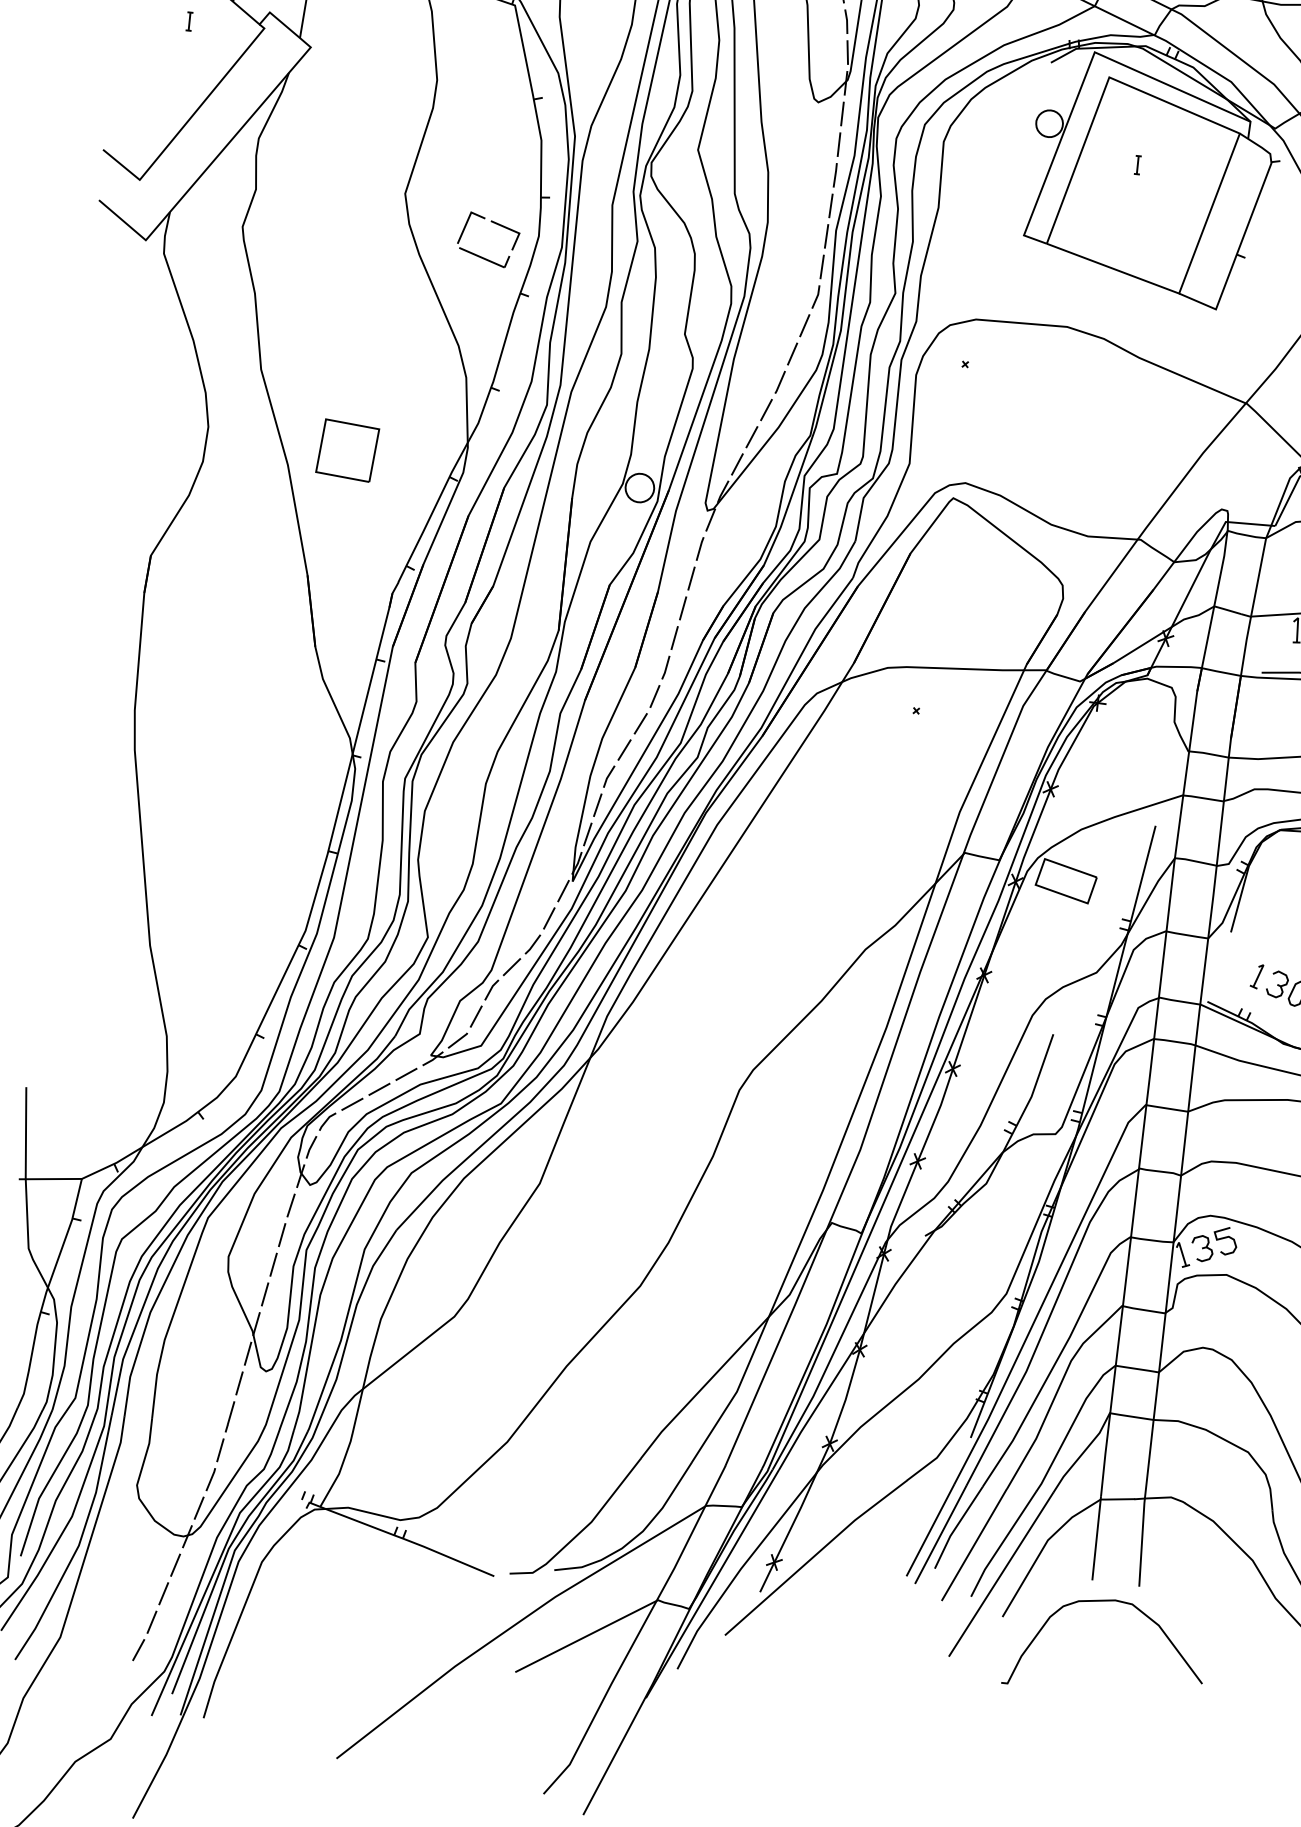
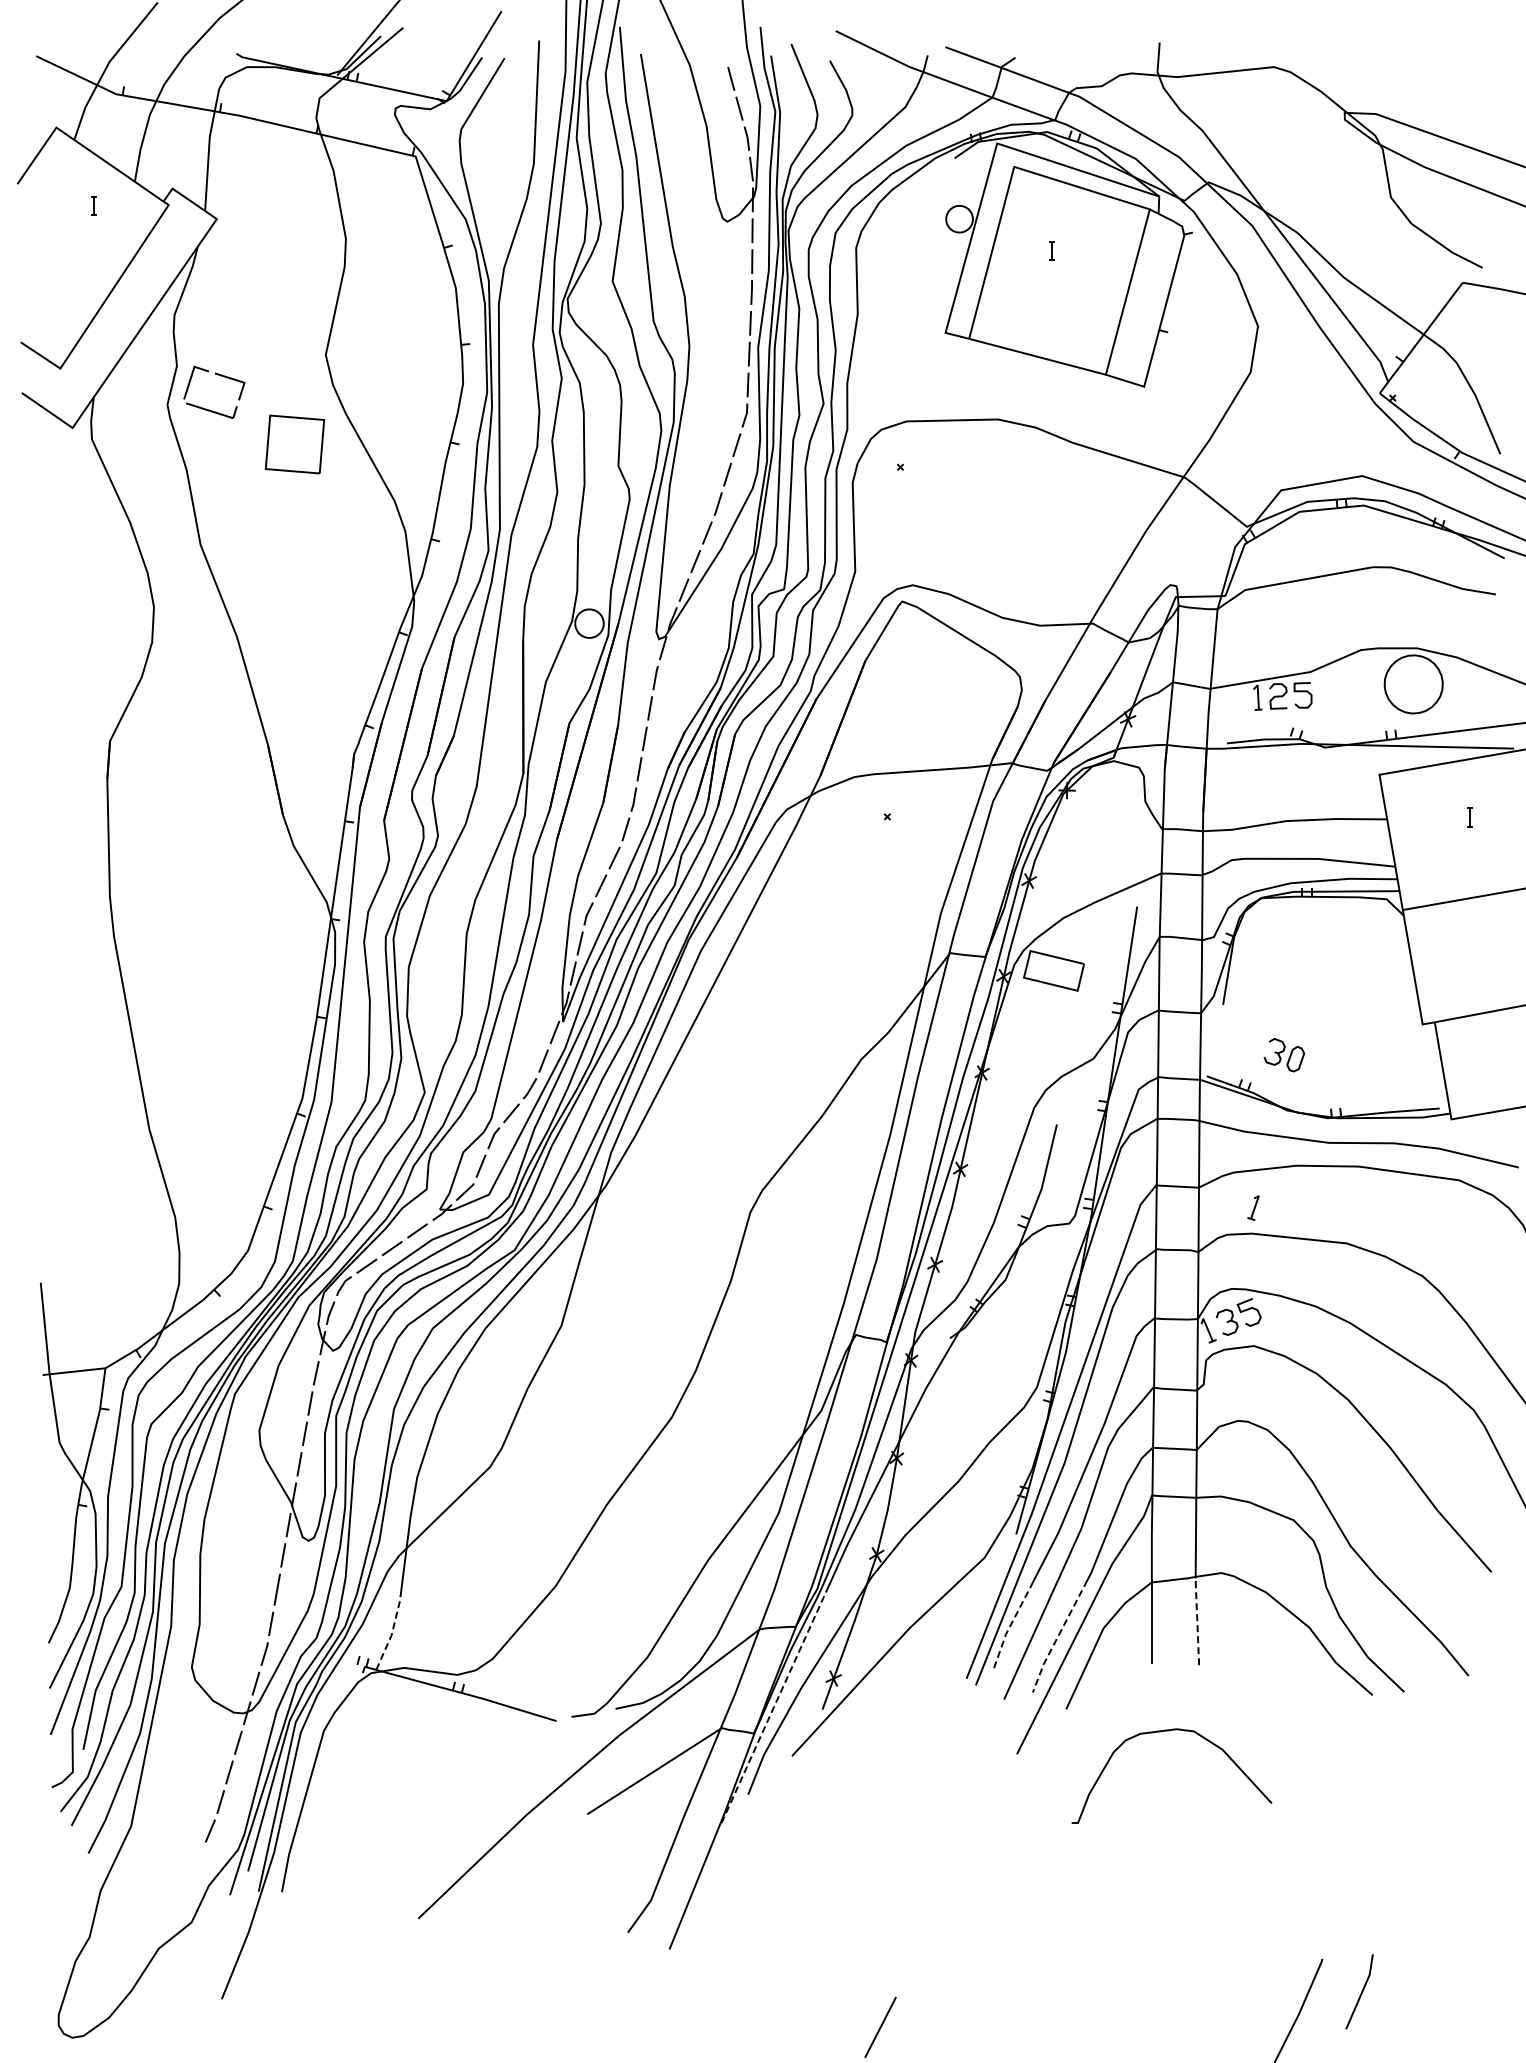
part: (496, 224) -> (220, 376), moved
part: (347, 450) -> (294, 444), moved
part: (1257, 975) -> (1253, 1207), moved
line: (340, 1472) -> (392, 1633), solid -> dashed
line: (955, 1527) -> (1010, 1625), solid -> dashed
line: (1142, 1541) -> (1197, 1619), solid -> dashed
line: (1002, 1543) -> (1058, 1636), solid -> dashed
line: (712, 1584) -> (774, 1706), solid -> dashed
curve: (1106, 1601) -> (1168, 1731), moved

